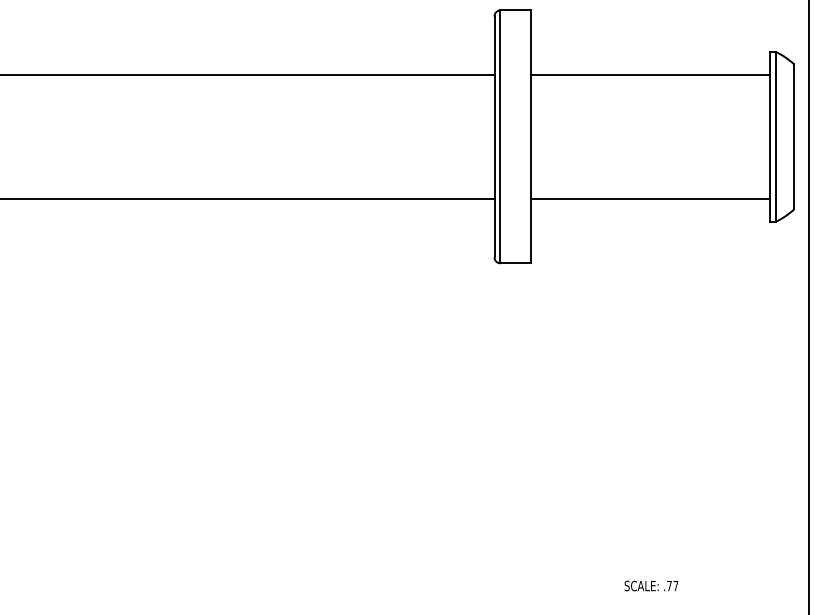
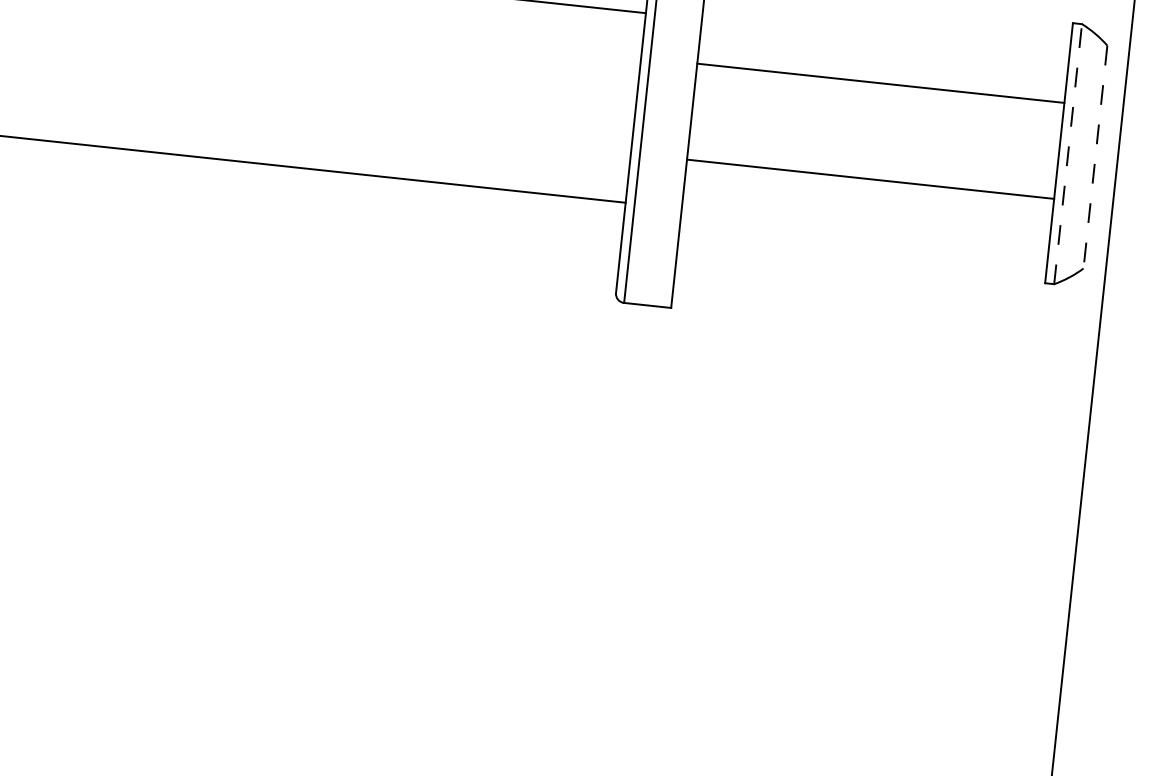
line: (650, 75) -> (880, 83), moved
line: (776, 136) -> (1068, 153), solid -> dashed
line: (794, 136) -> (1096, 156), solid -> dashed
line: (650, 198) -> (870, 179), moved

